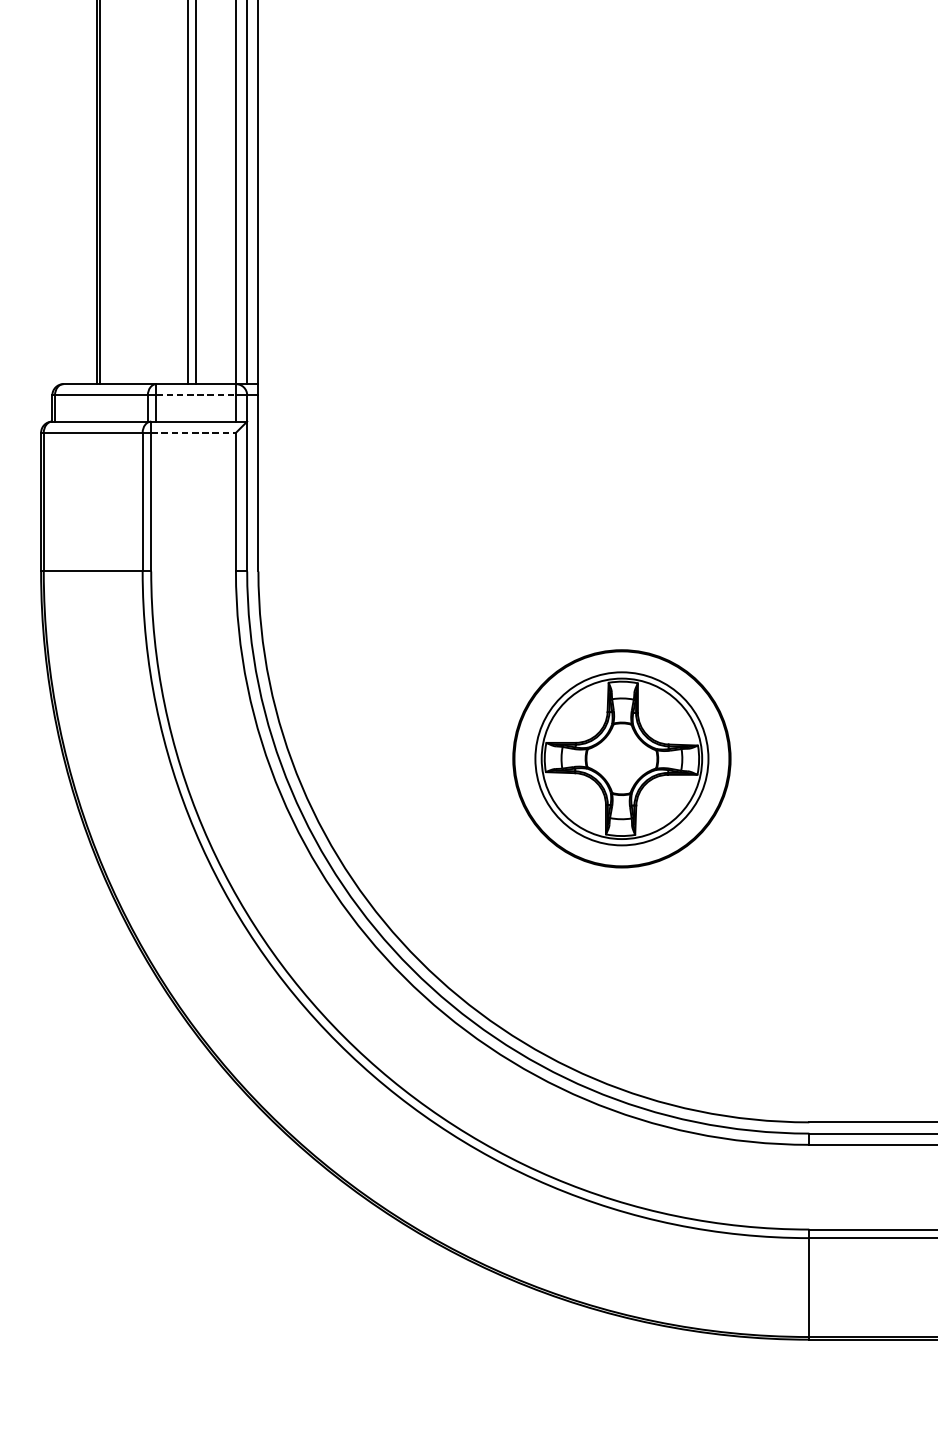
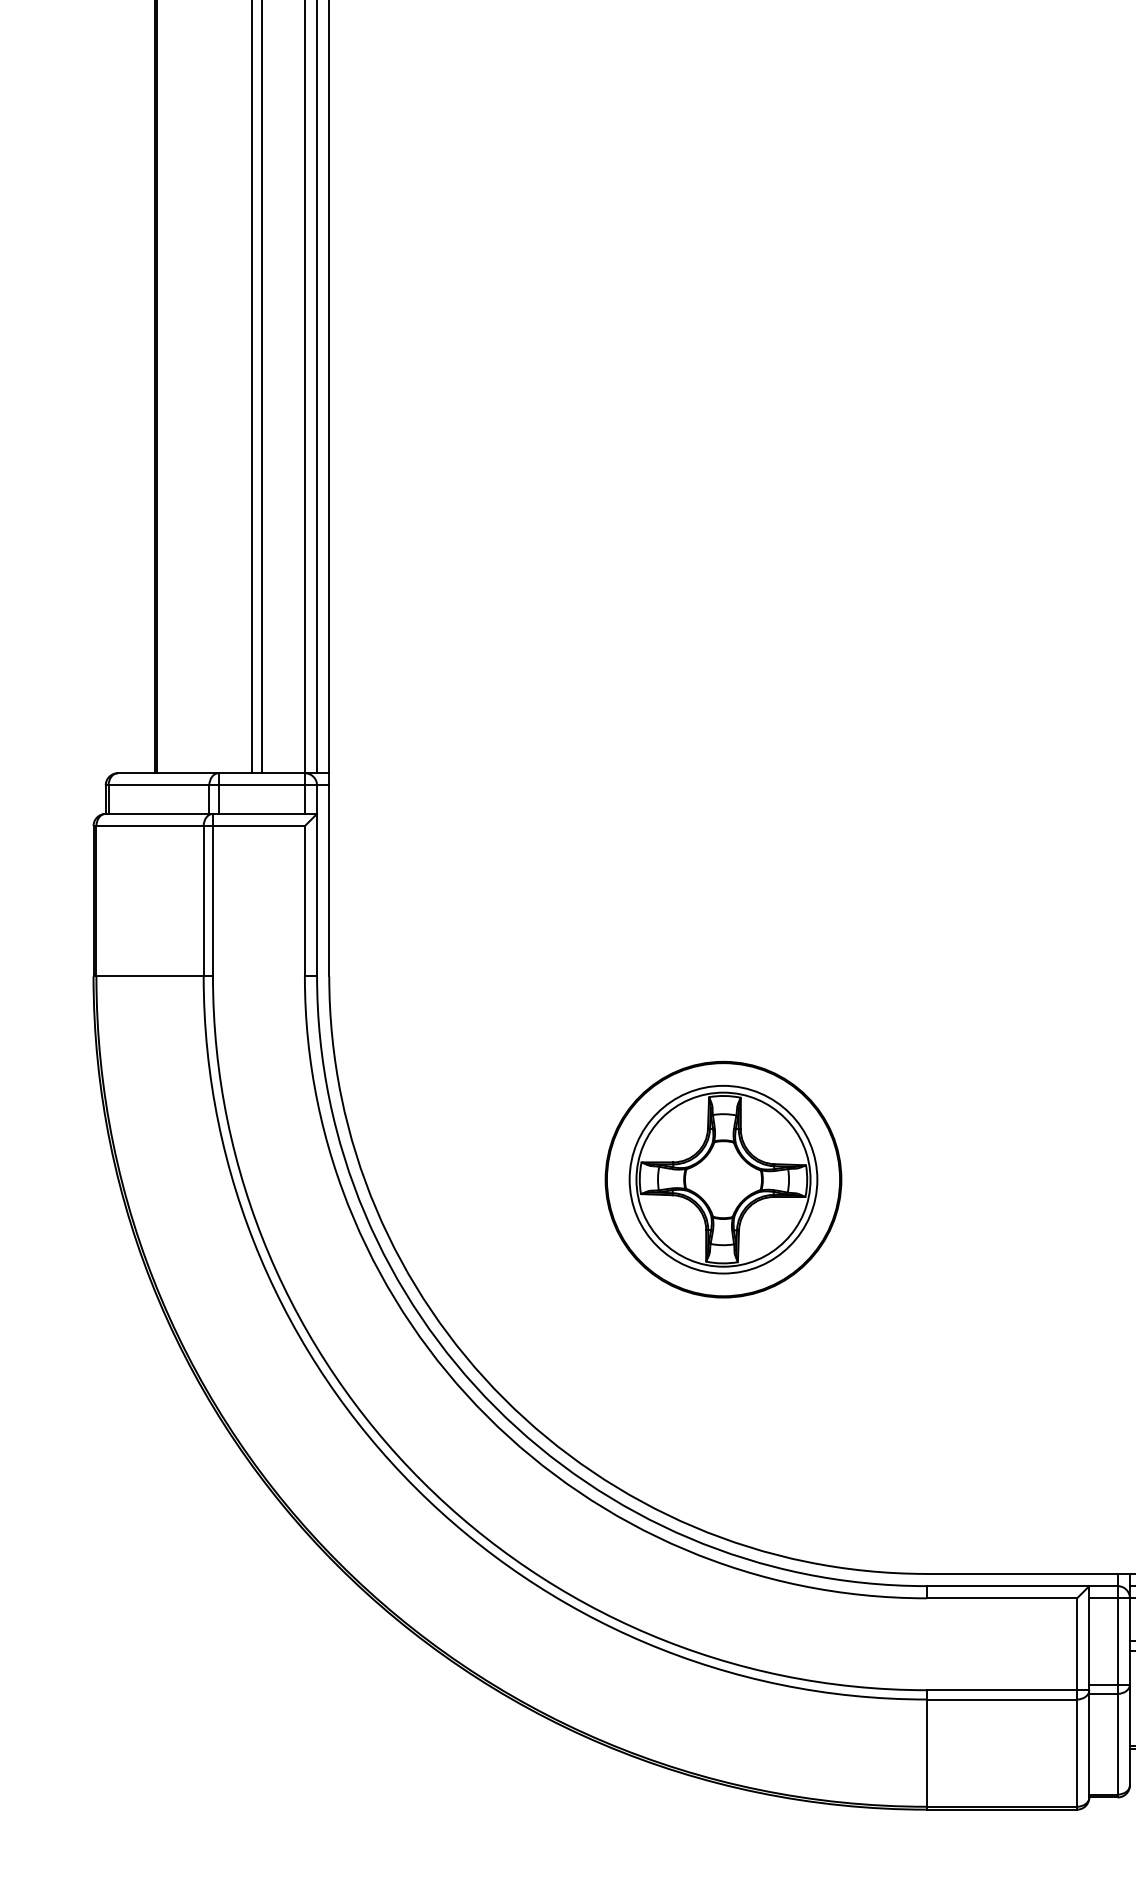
line: (196, 395) -> (262, 785), dashed -> solid
line: (193, 433) -> (258, 826), dashed -> solid

